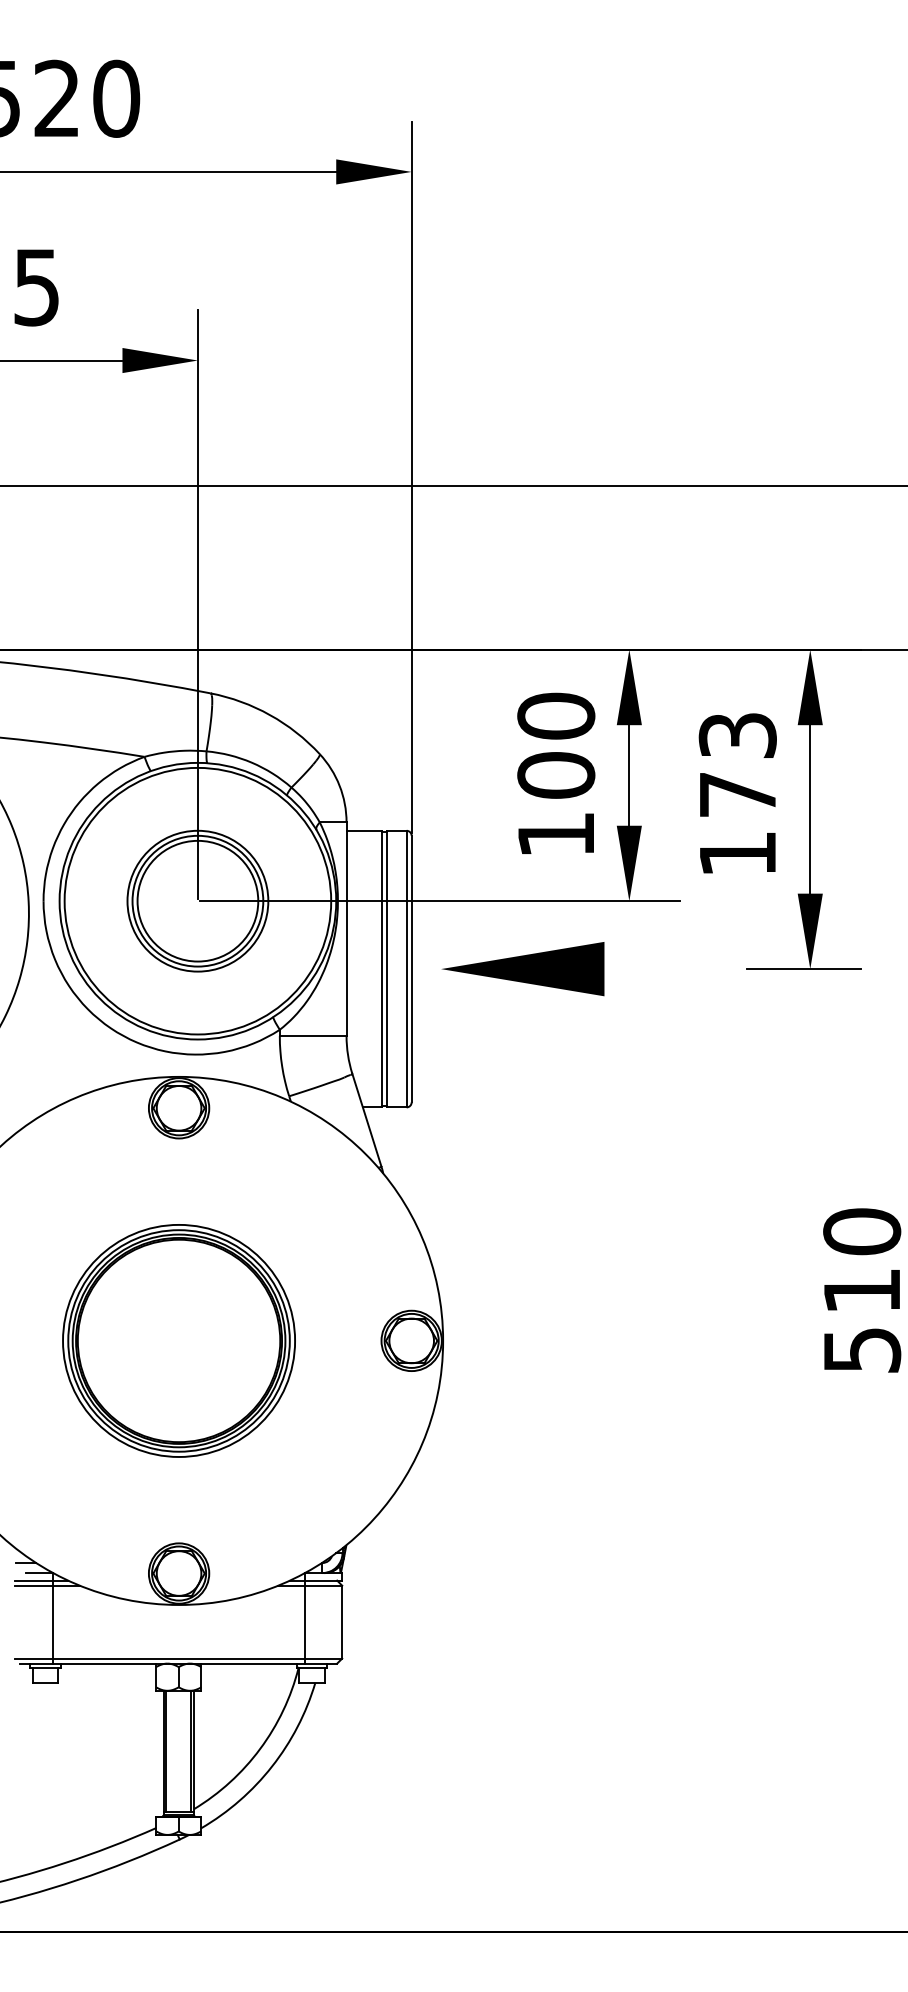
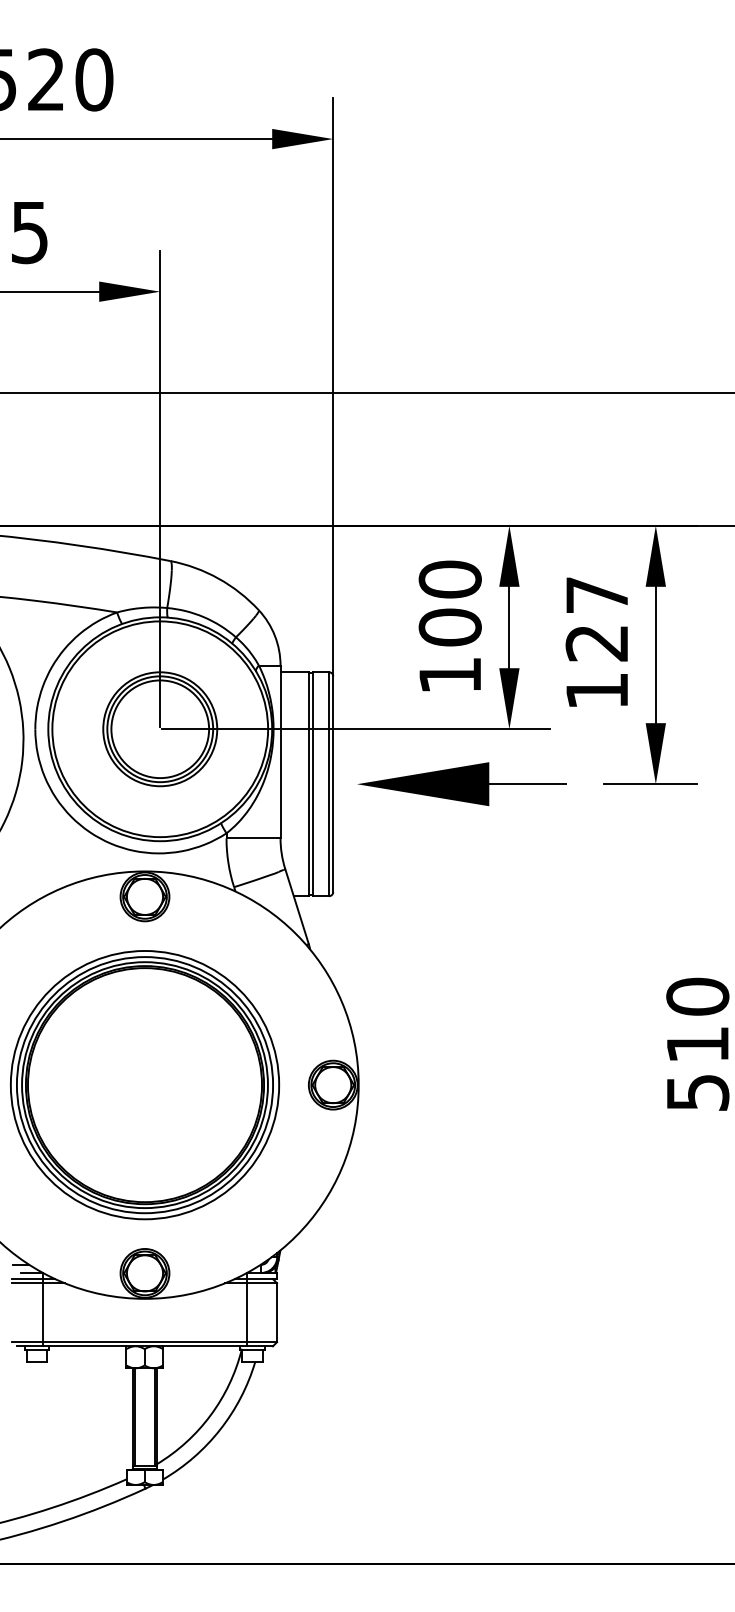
text: (737, 765) -> (596, 619), 173 -> 127
line: (651, 969) -> (527, 784), added
part: (178, 1340) -> (144, 1084), size x1.43

